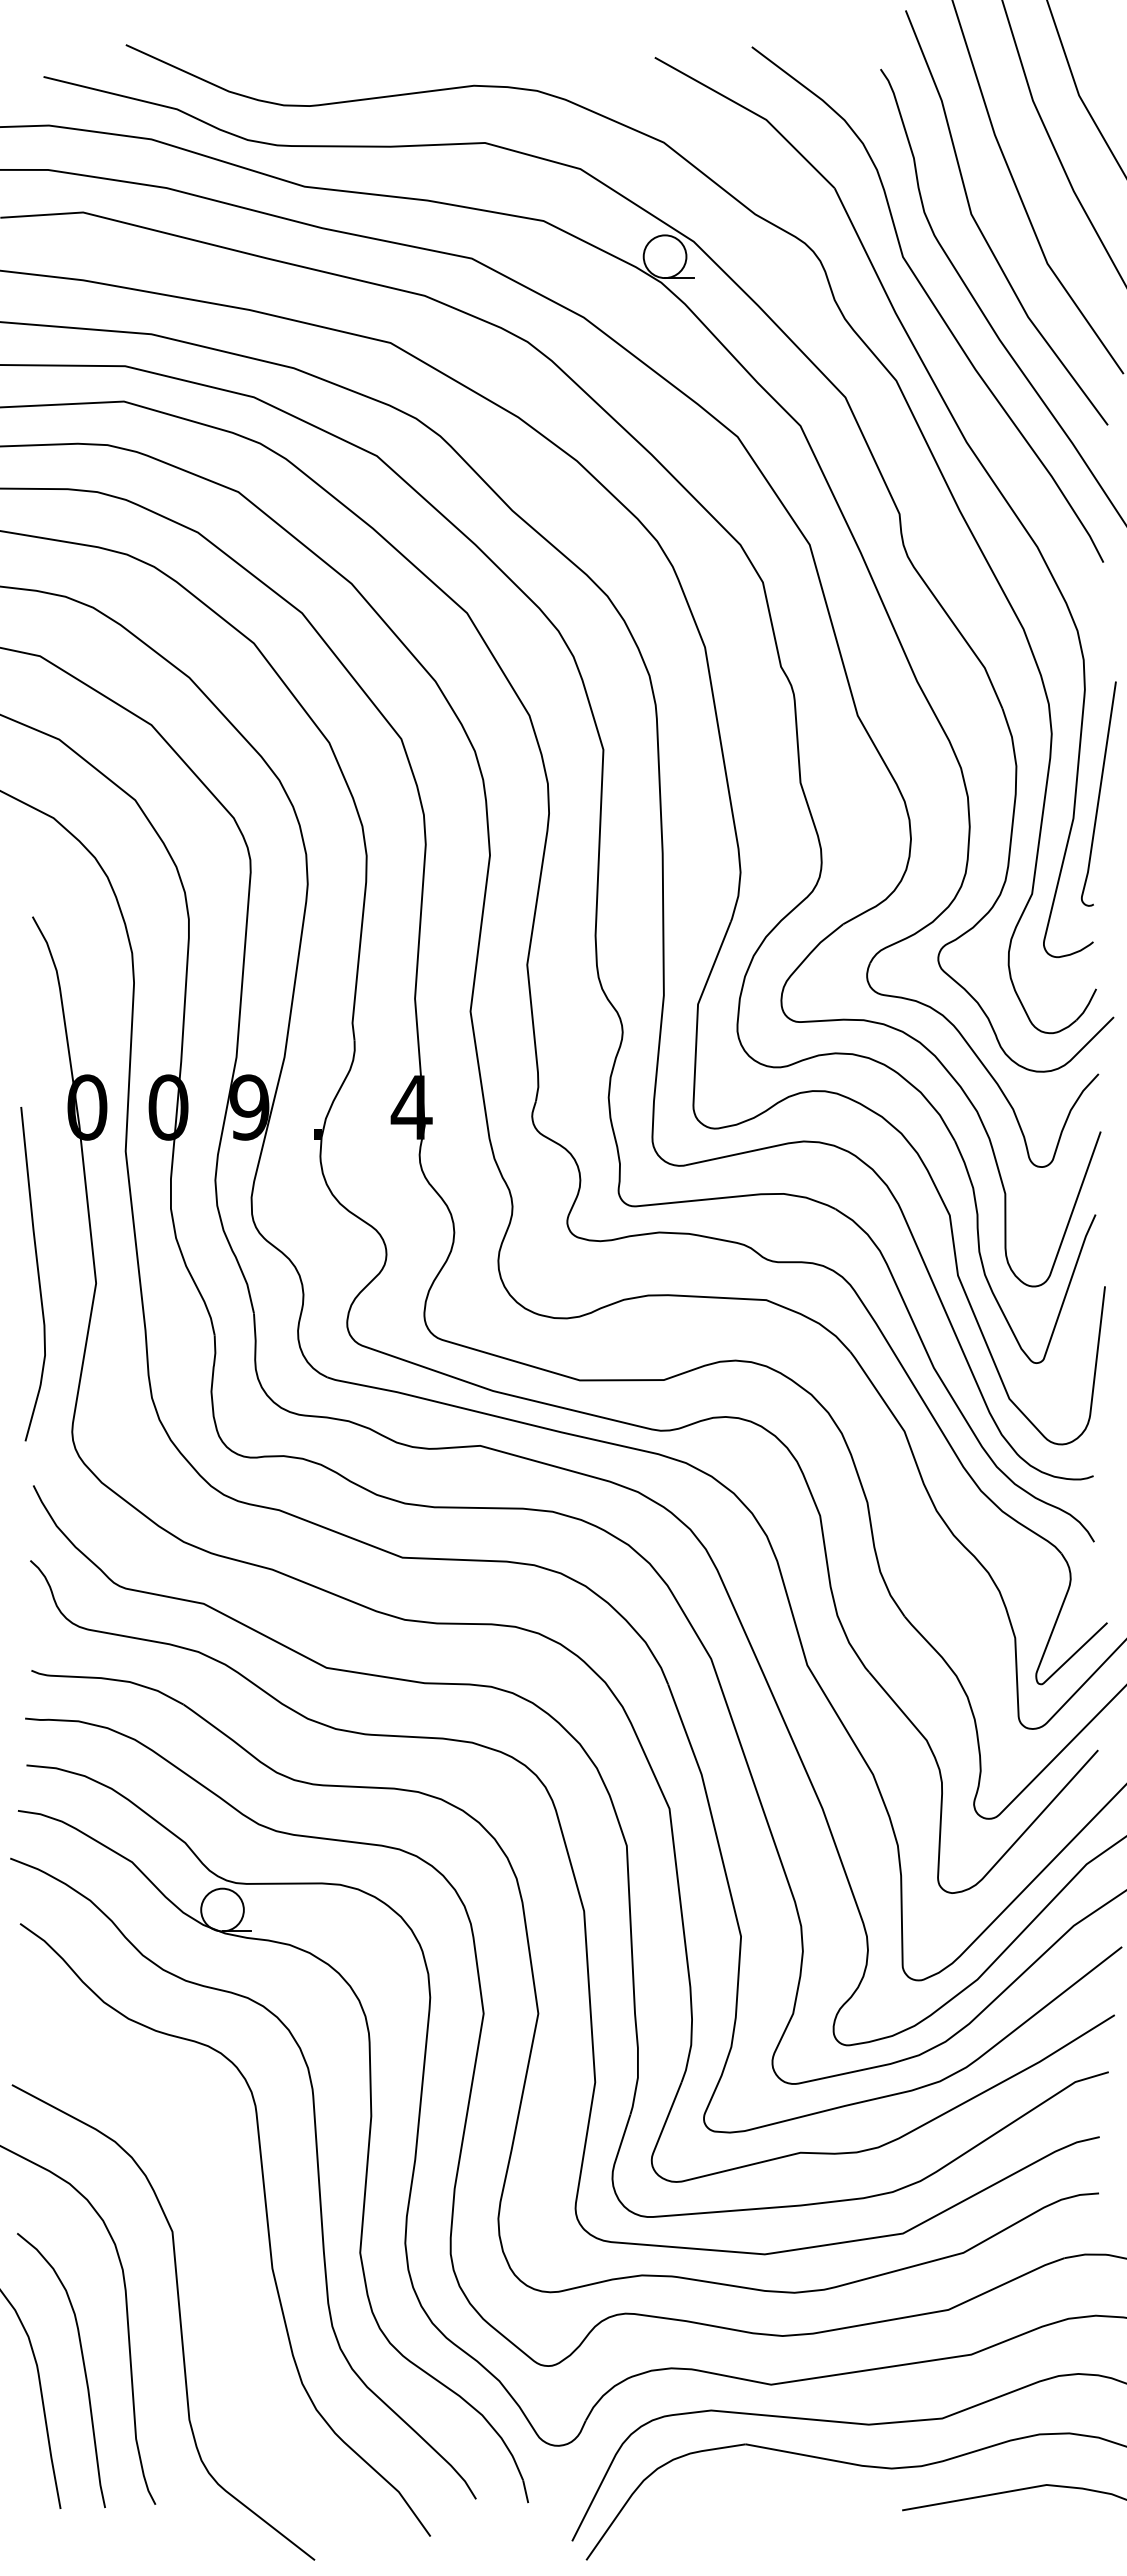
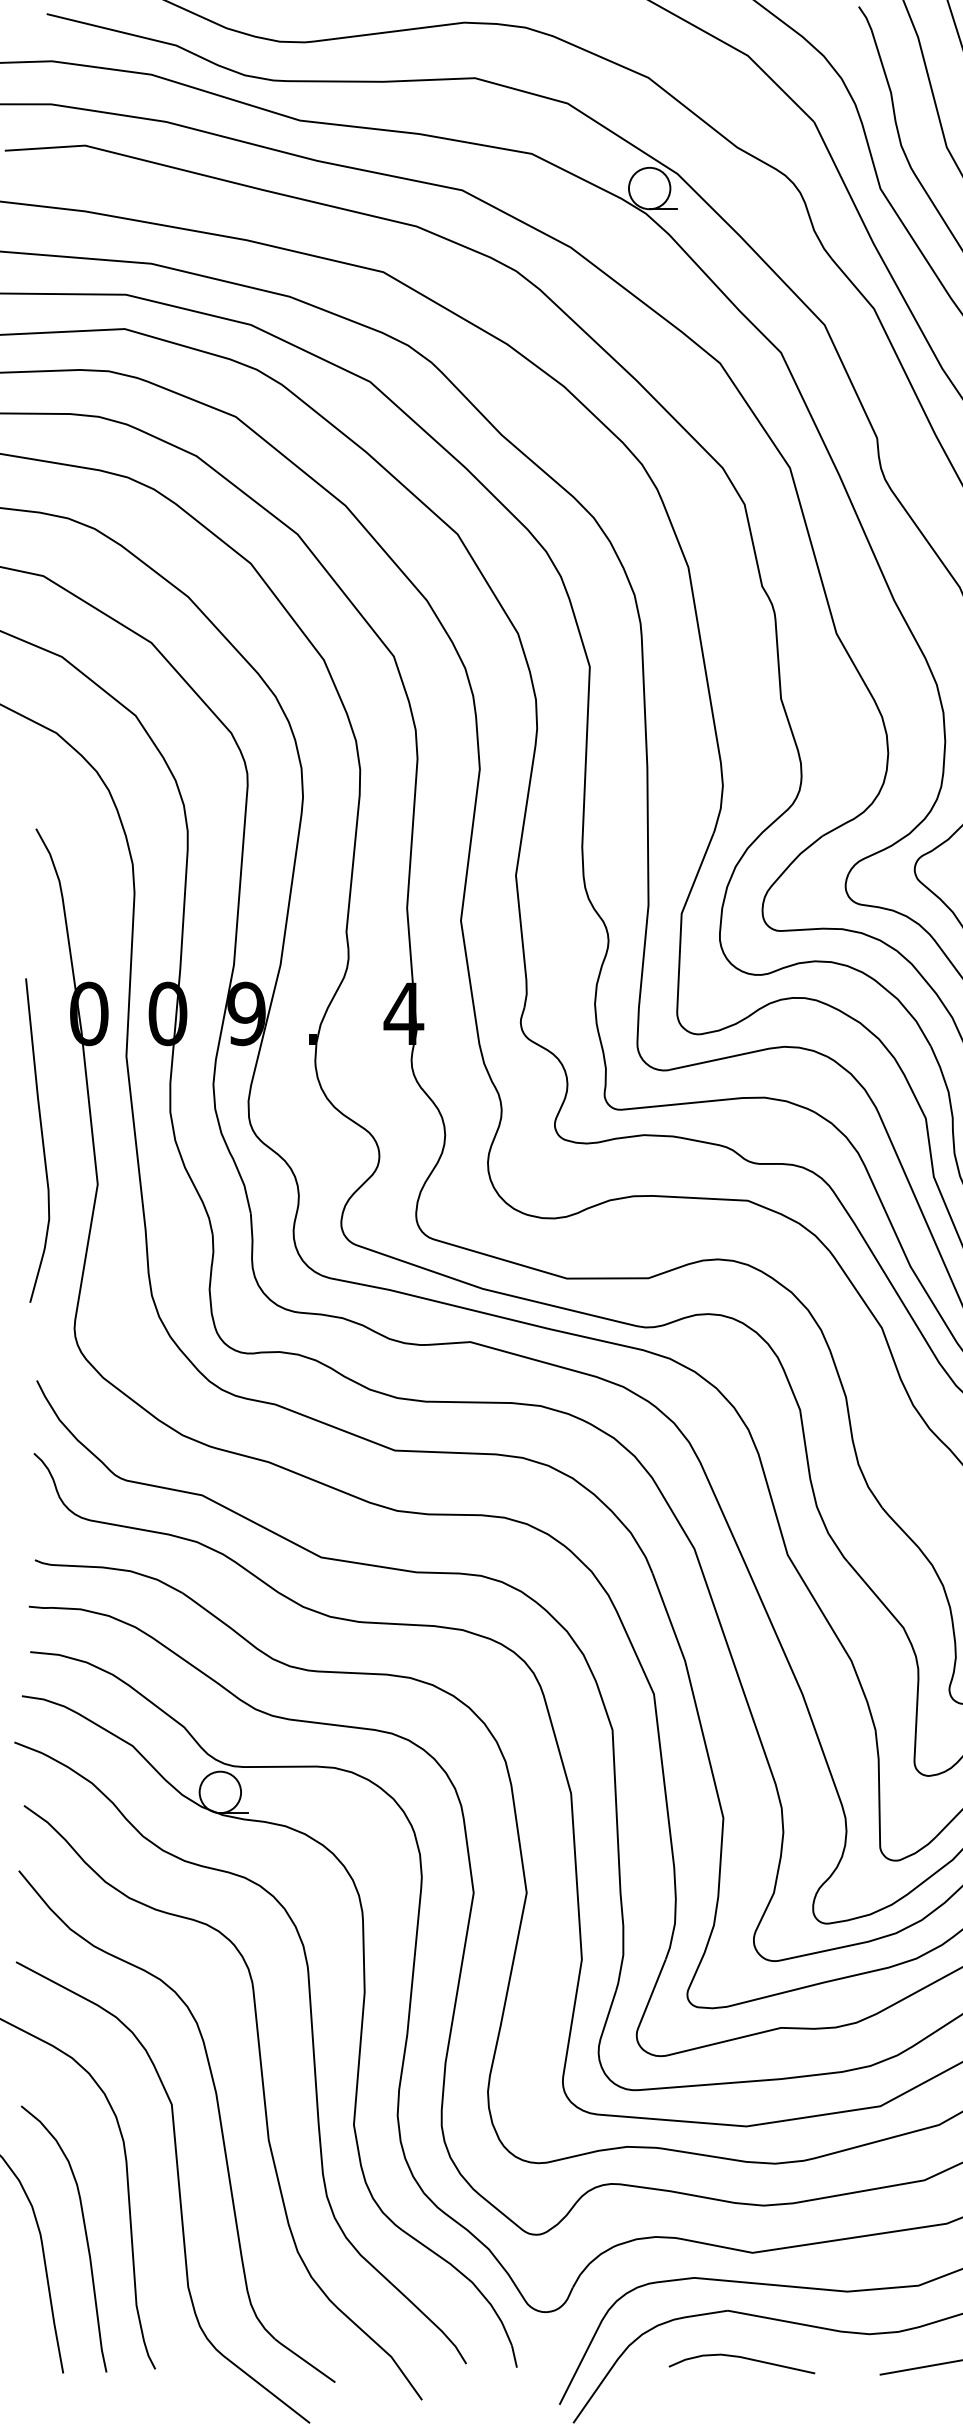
curve: (37, 1274) -> (41, 1140), moved
part: (221, 2249) -> (219, 2121), added
curve: (759, 2493) -> (741, 2358), added

